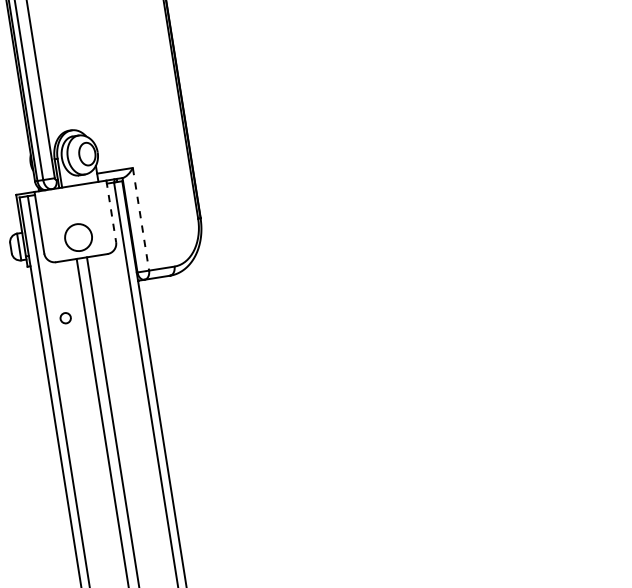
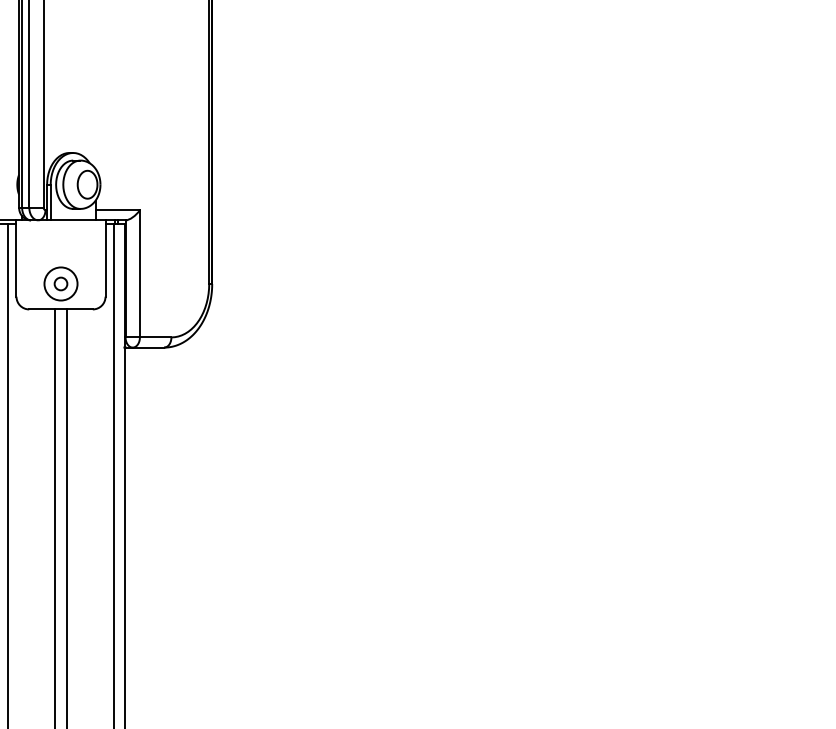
line: (111, 212) -> (105, 259), dashed -> solid
line: (140, 219) -> (139, 273), dashed -> solid
circle: (65, 317) -> (60, 283), moved

